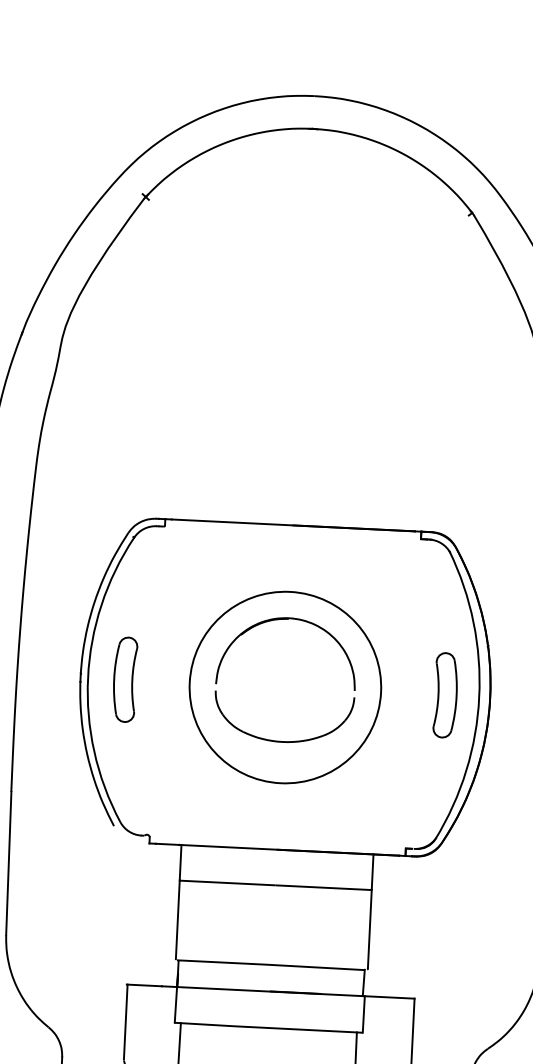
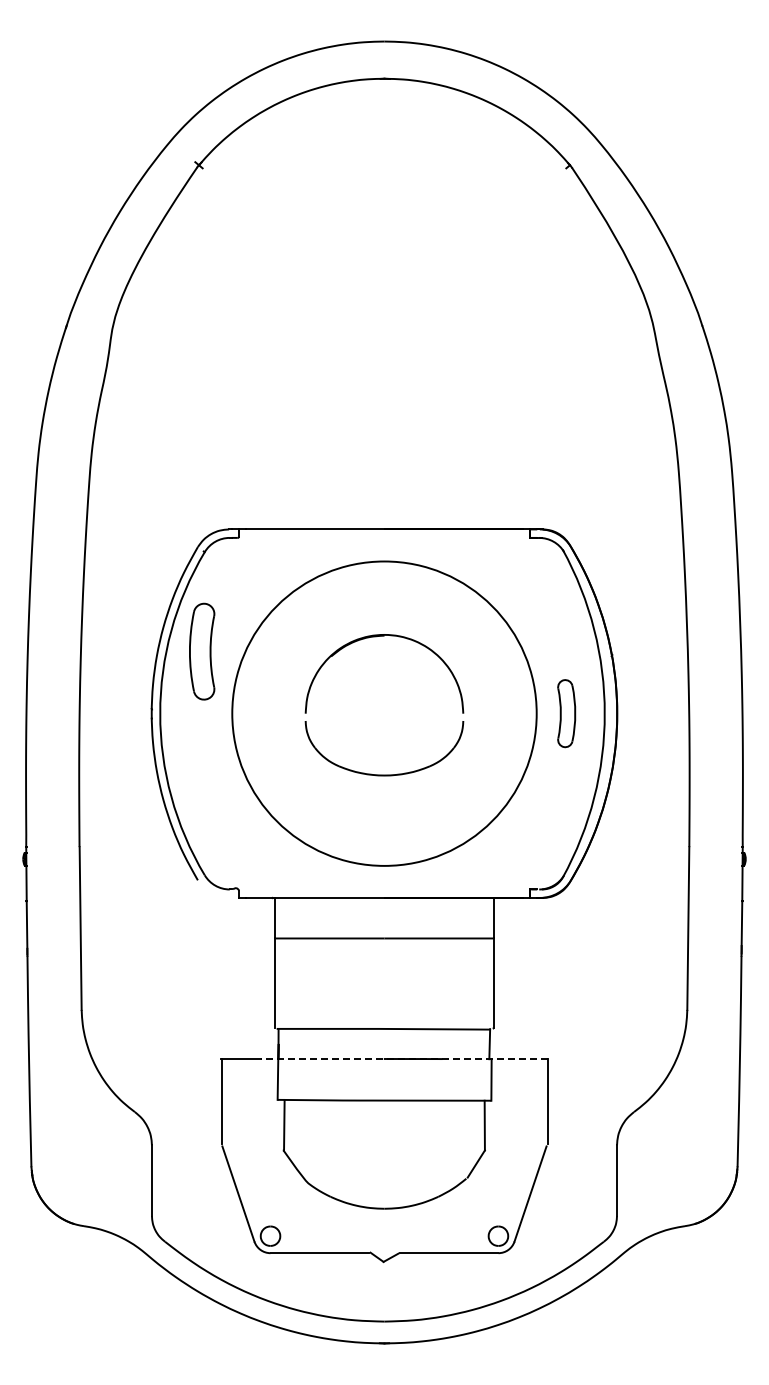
part: (125, 679) -> (202, 651), moved
circle: (285, 687) -> (384, 713), size x1.4
part: (445, 695) -> (566, 713), size x0.7
line: (288, 992) -> (404, 1059), solid -> dashed

